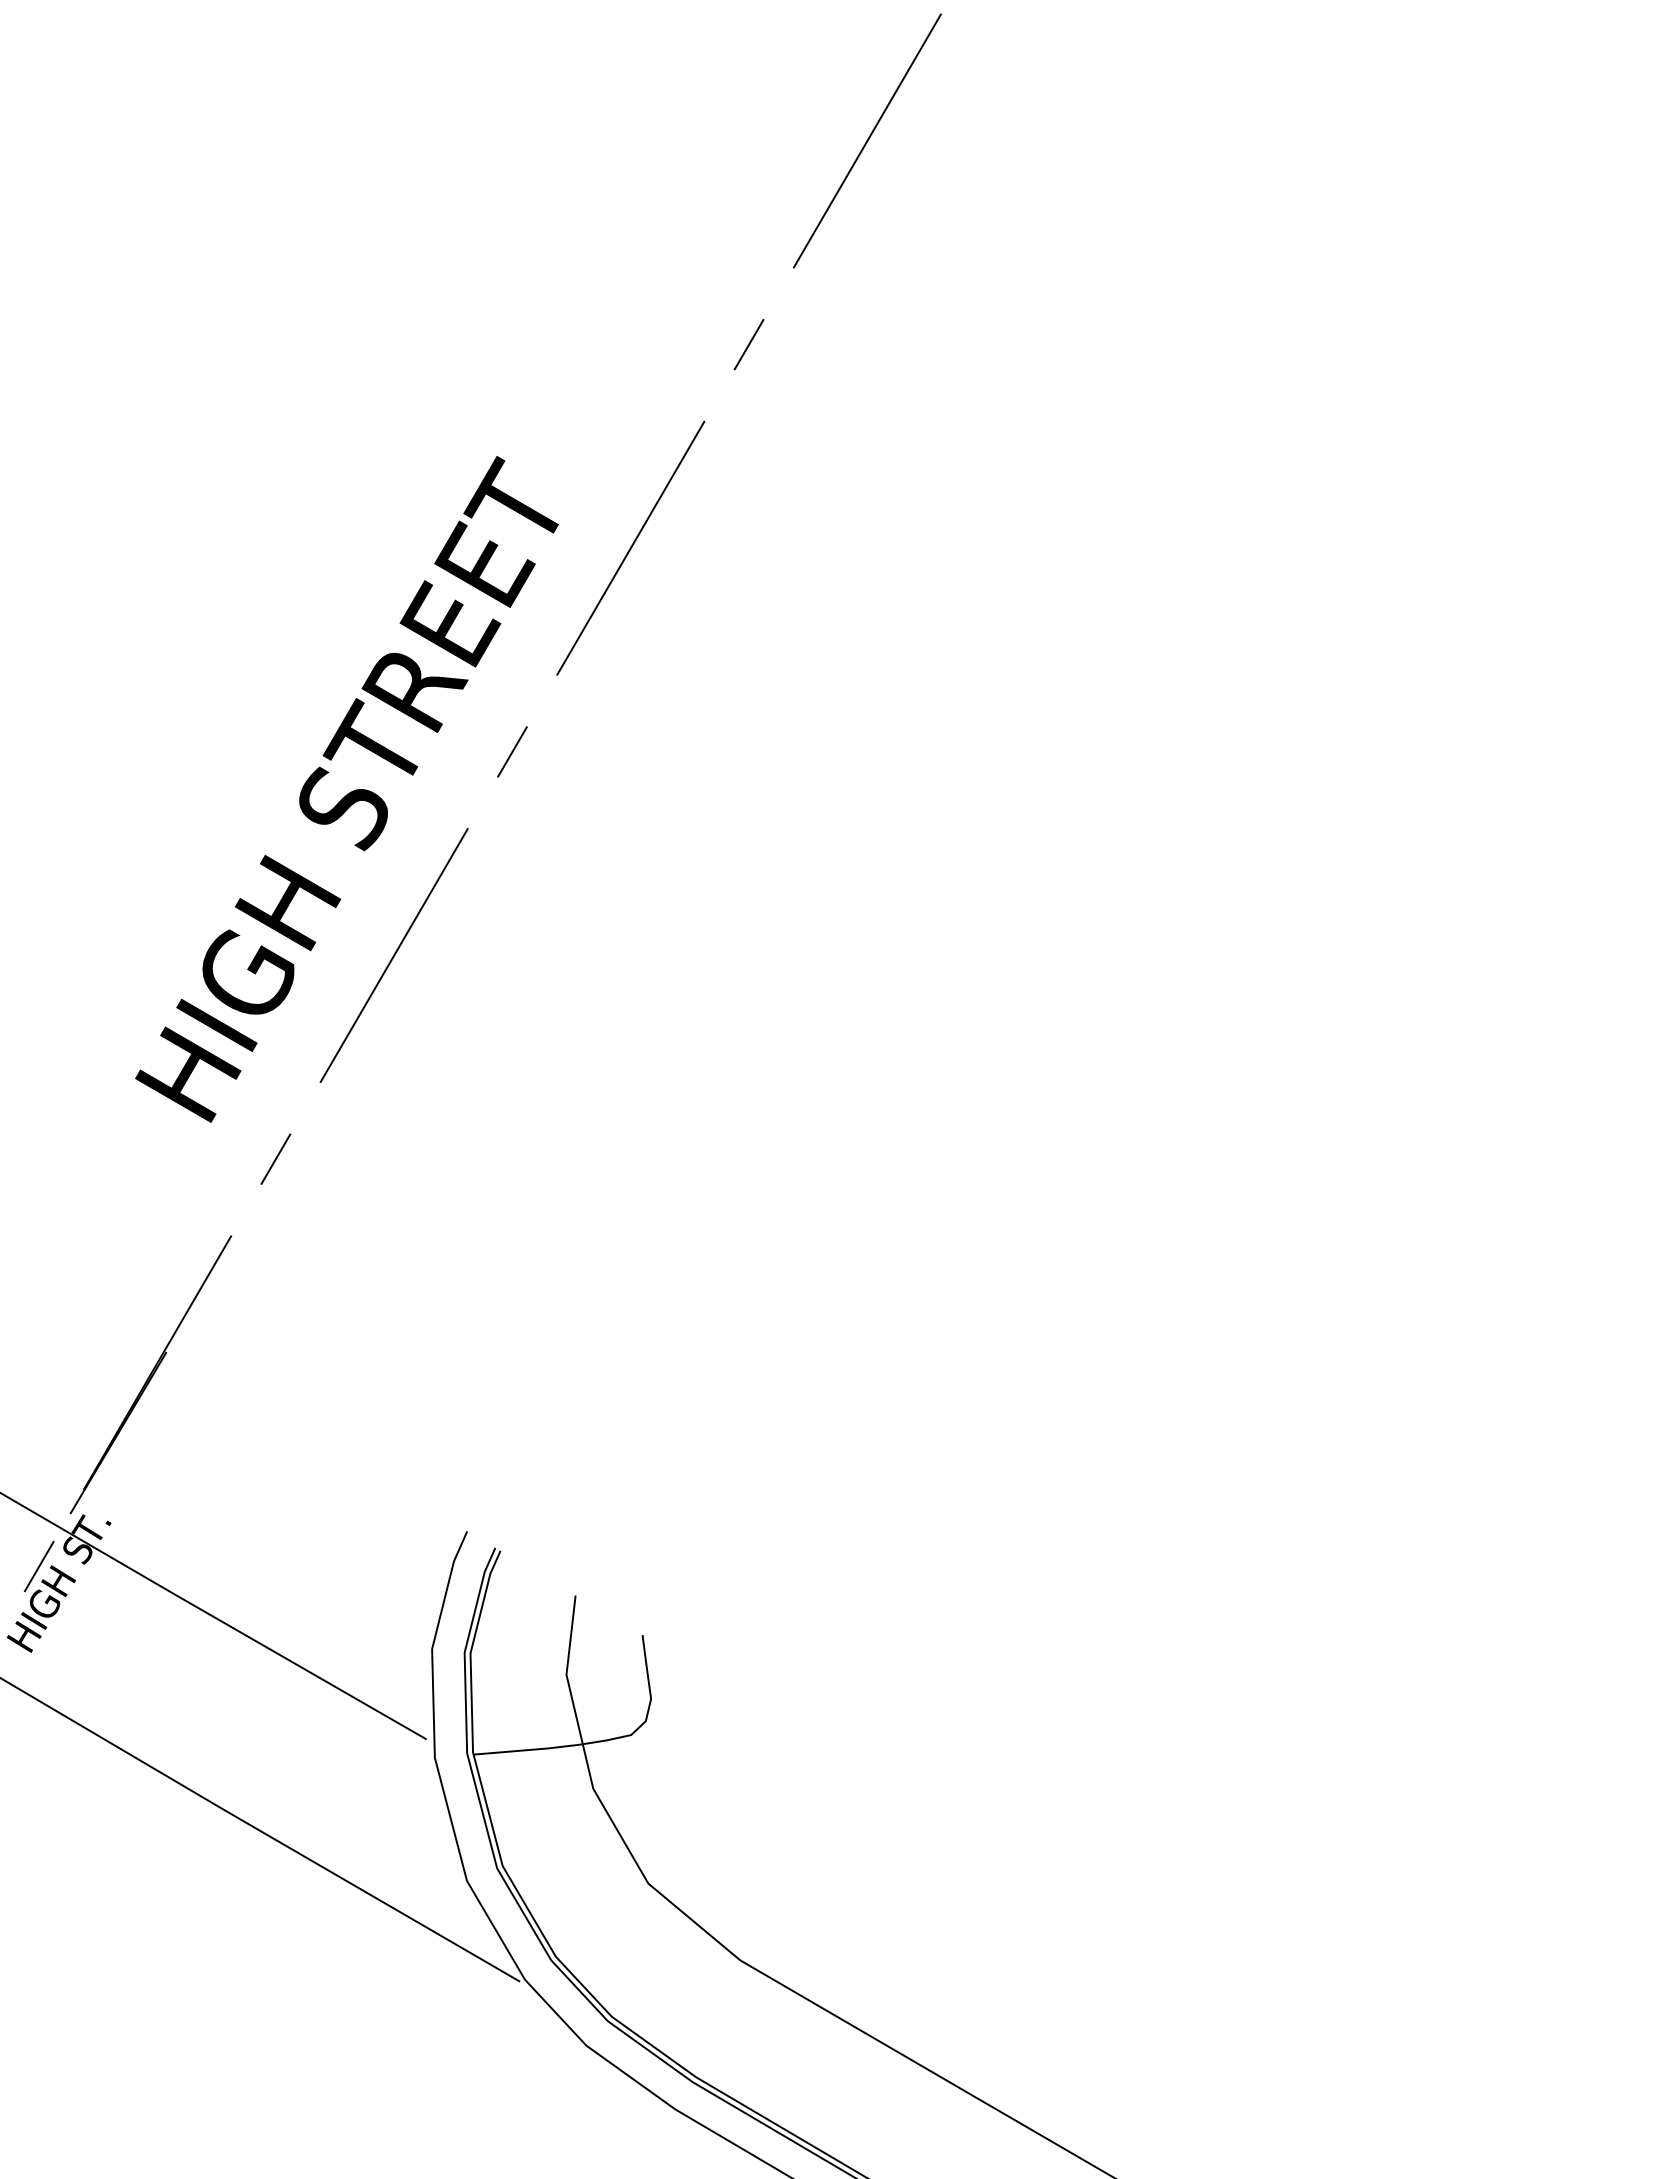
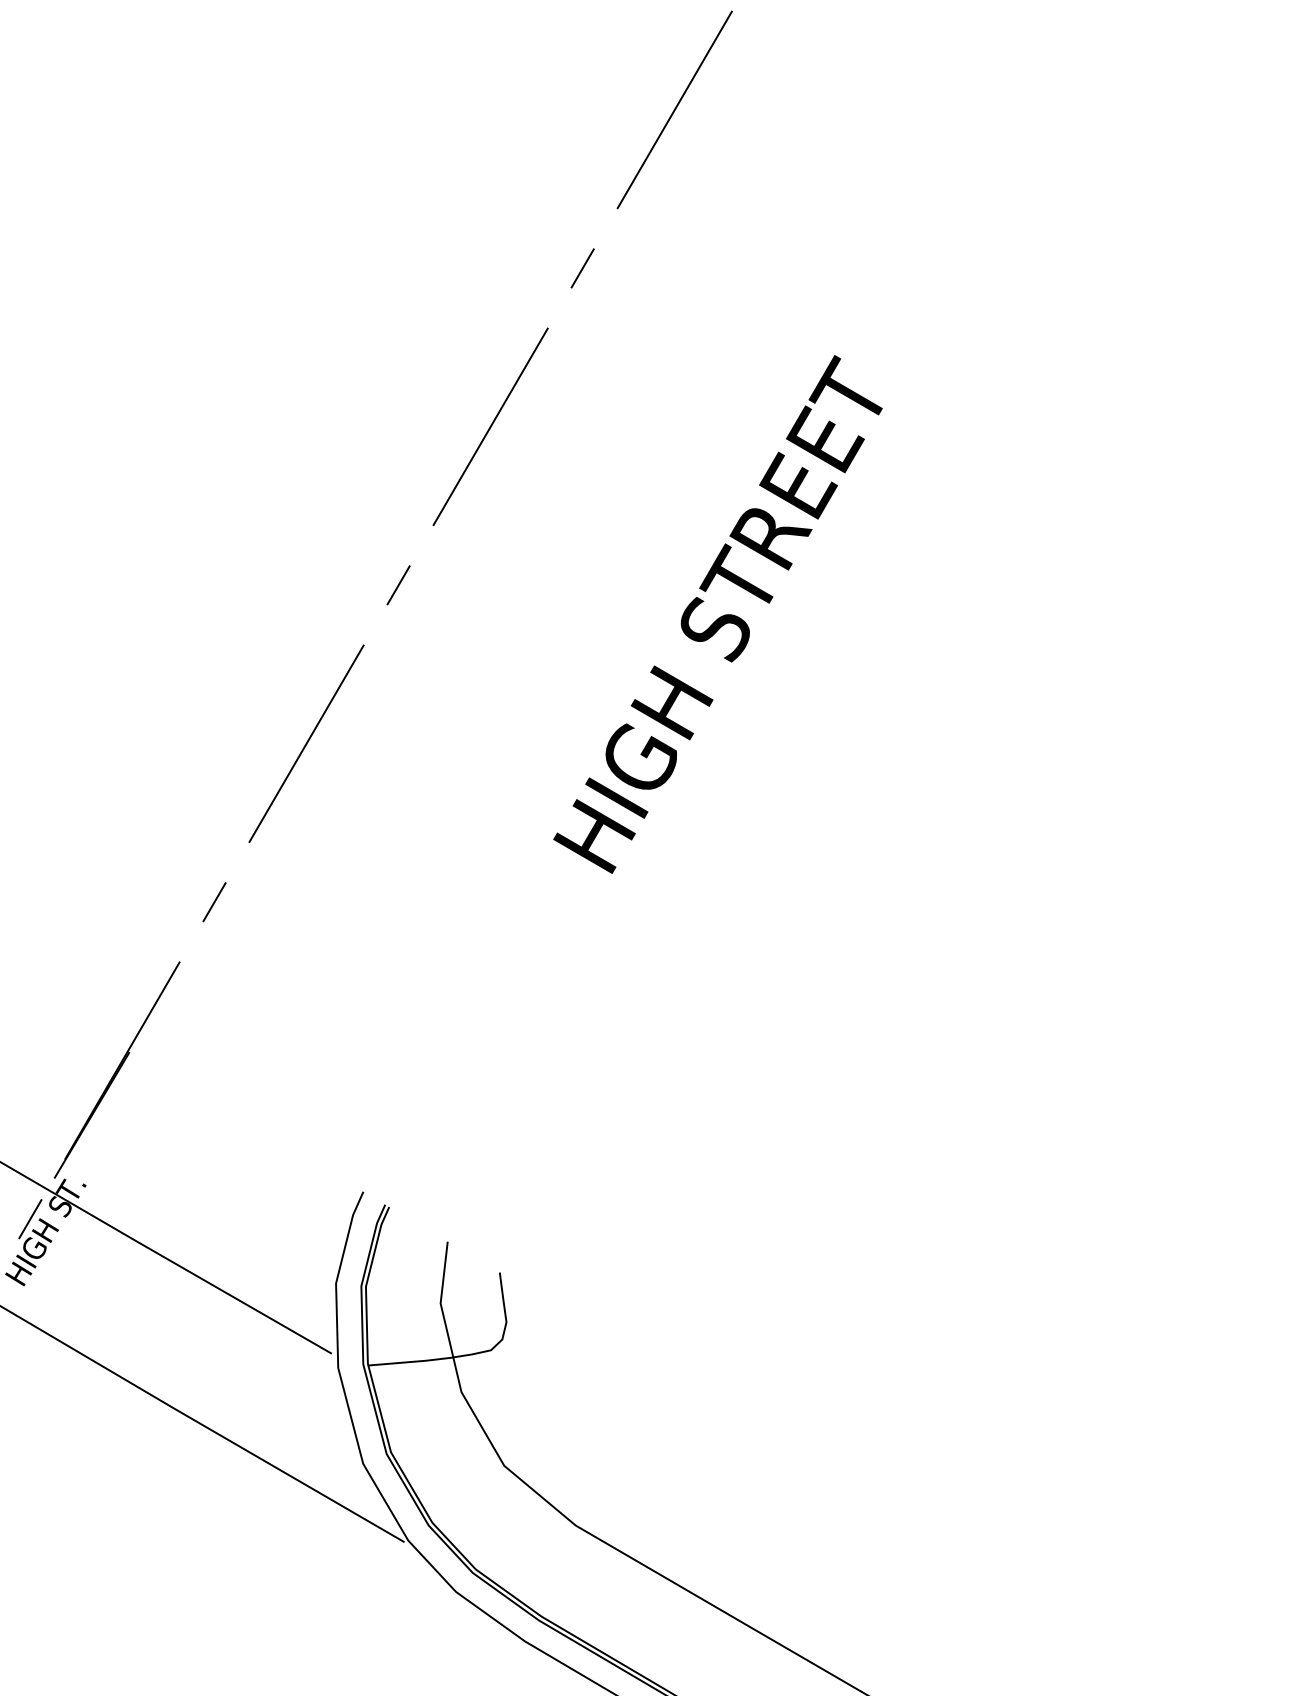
text: (346, 789) -> (717, 614), moved

